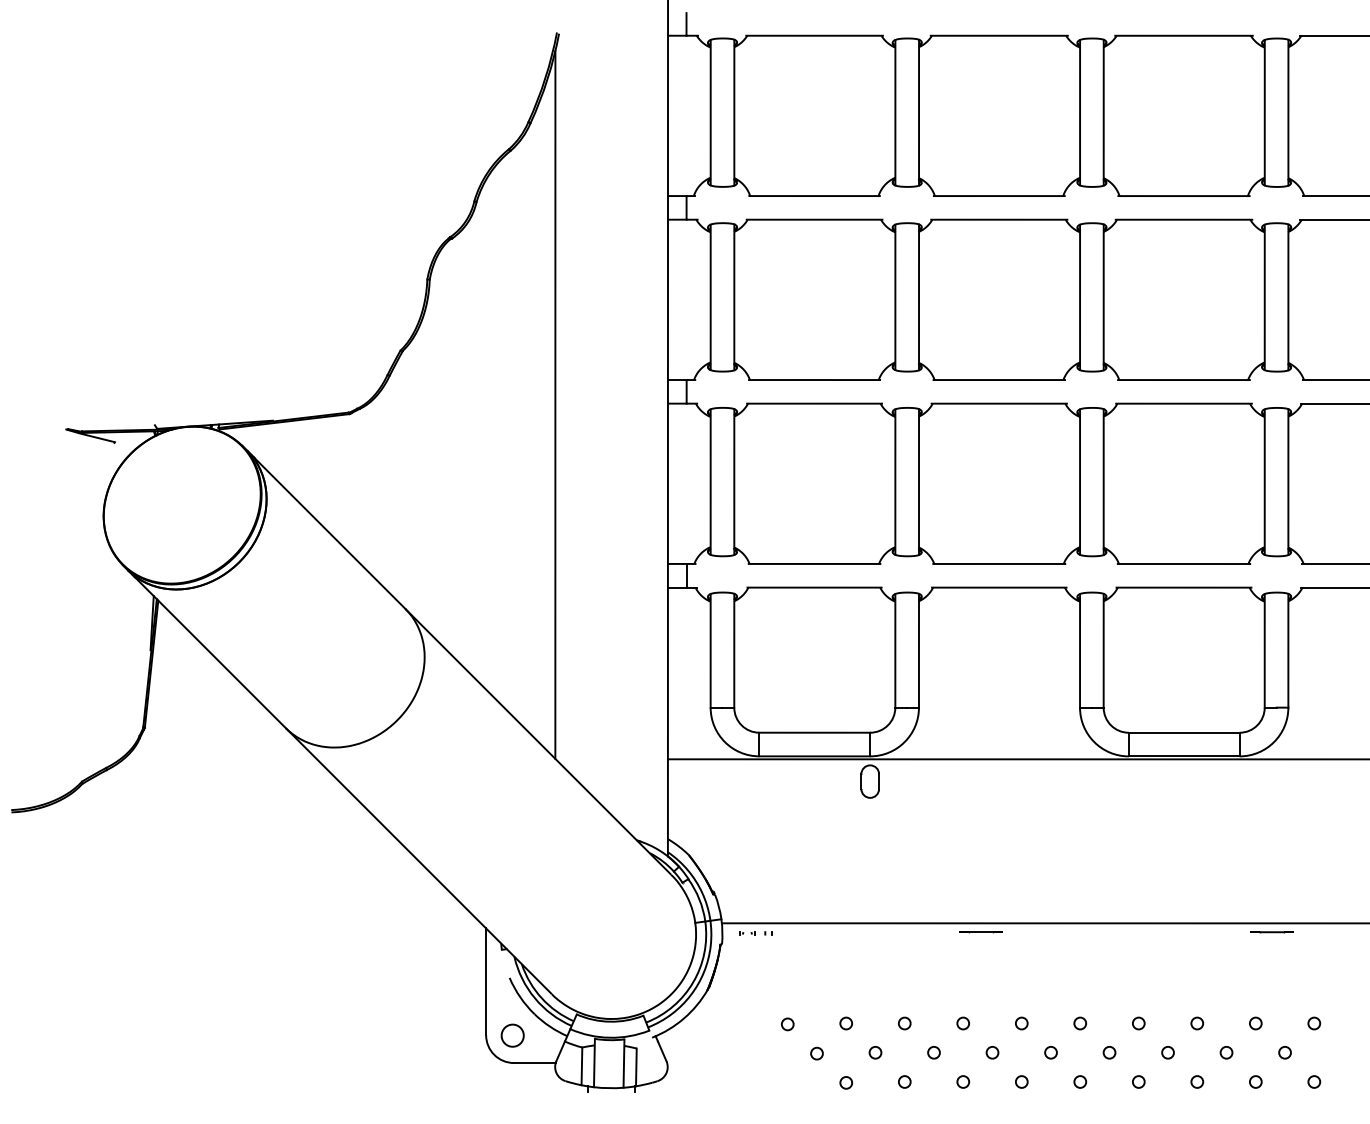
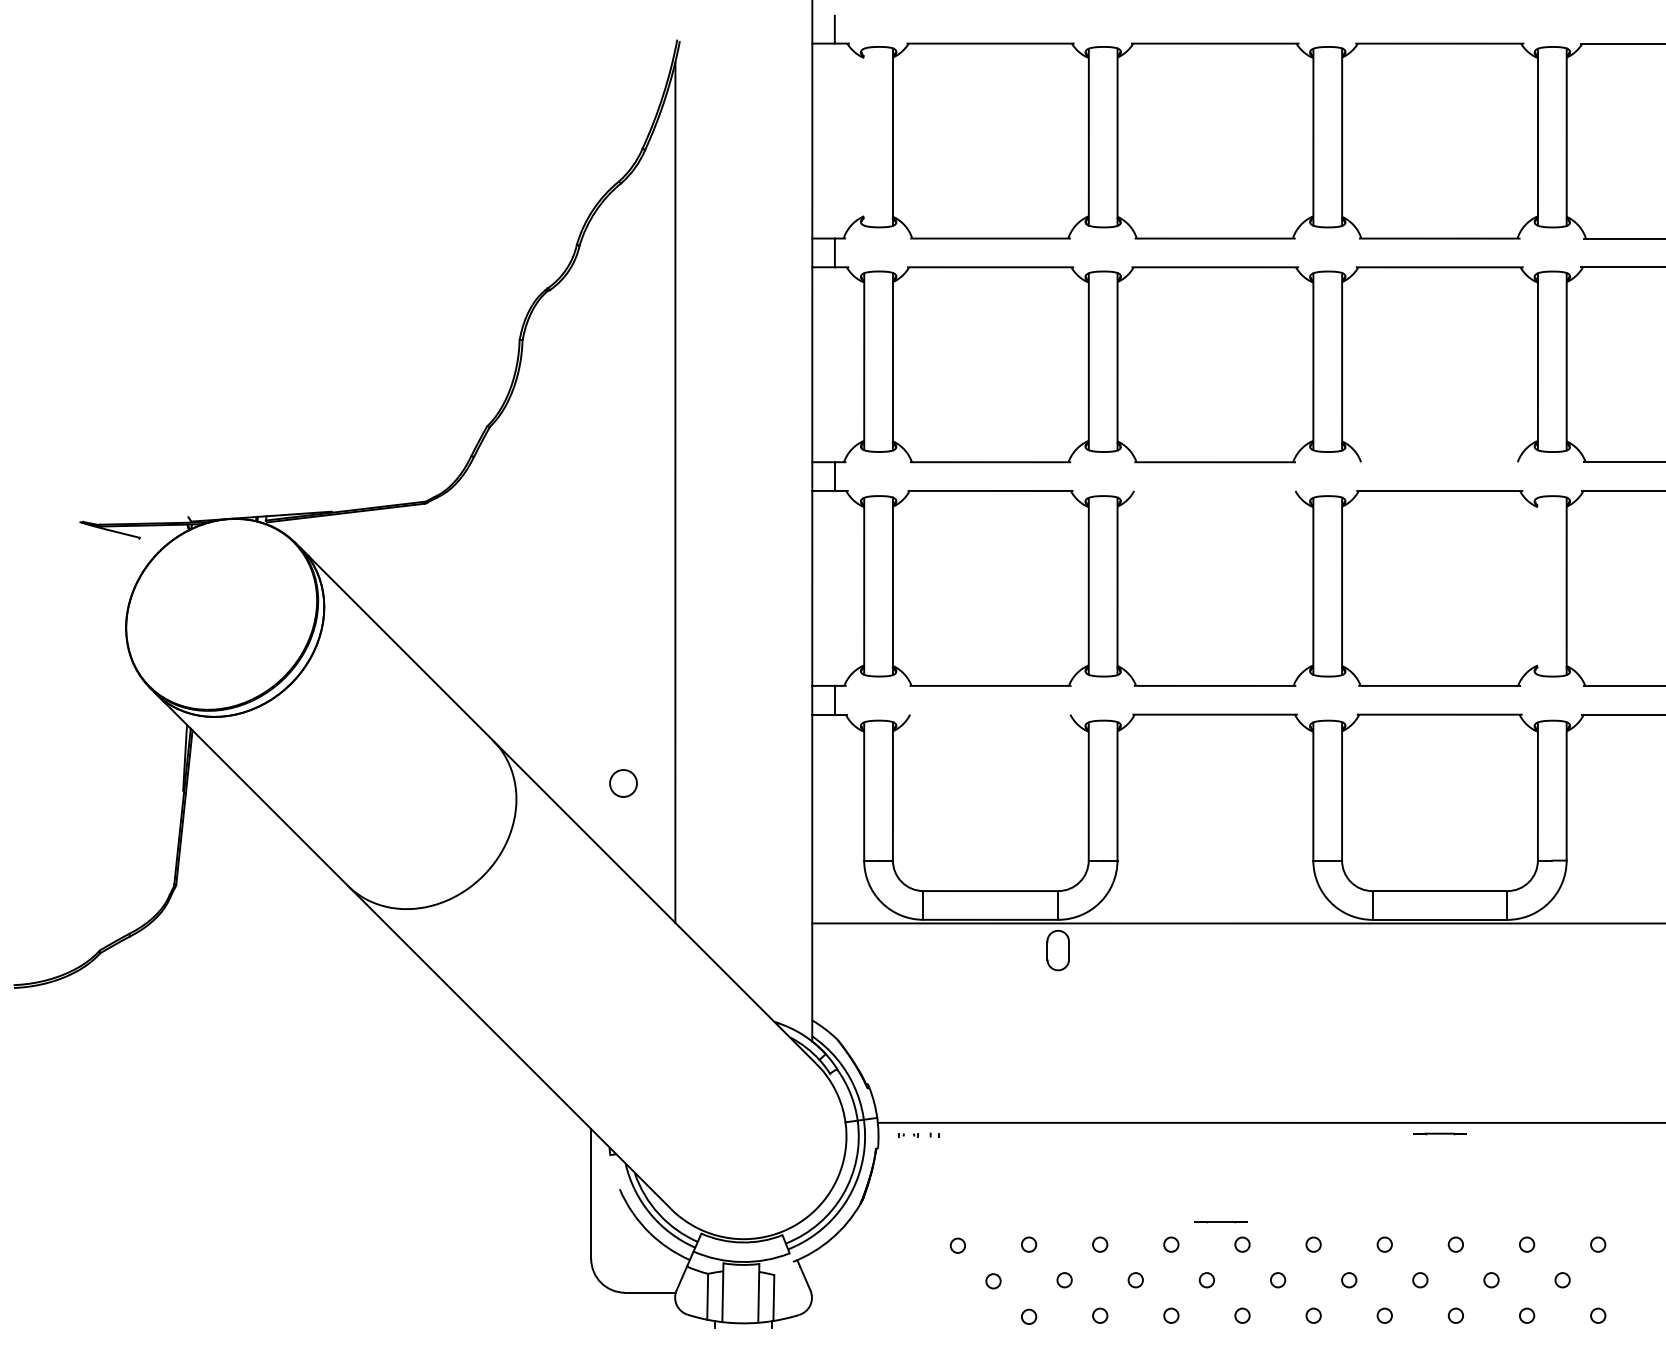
line: (710, 112) -> (864, 136), removed
line: (1183, 380) -> (1439, 462), removed
line: (998, 403) -> (1214, 490), removed
line: (1264, 482) -> (1537, 586), removed
line: (814, 587) -> (990, 714), removed
line: (980, 932) -> (1220, 1222), moved
line: (1271, 932) -> (1439, 1133), moved
circle: (512, 1035) -> (623, 783), moved

